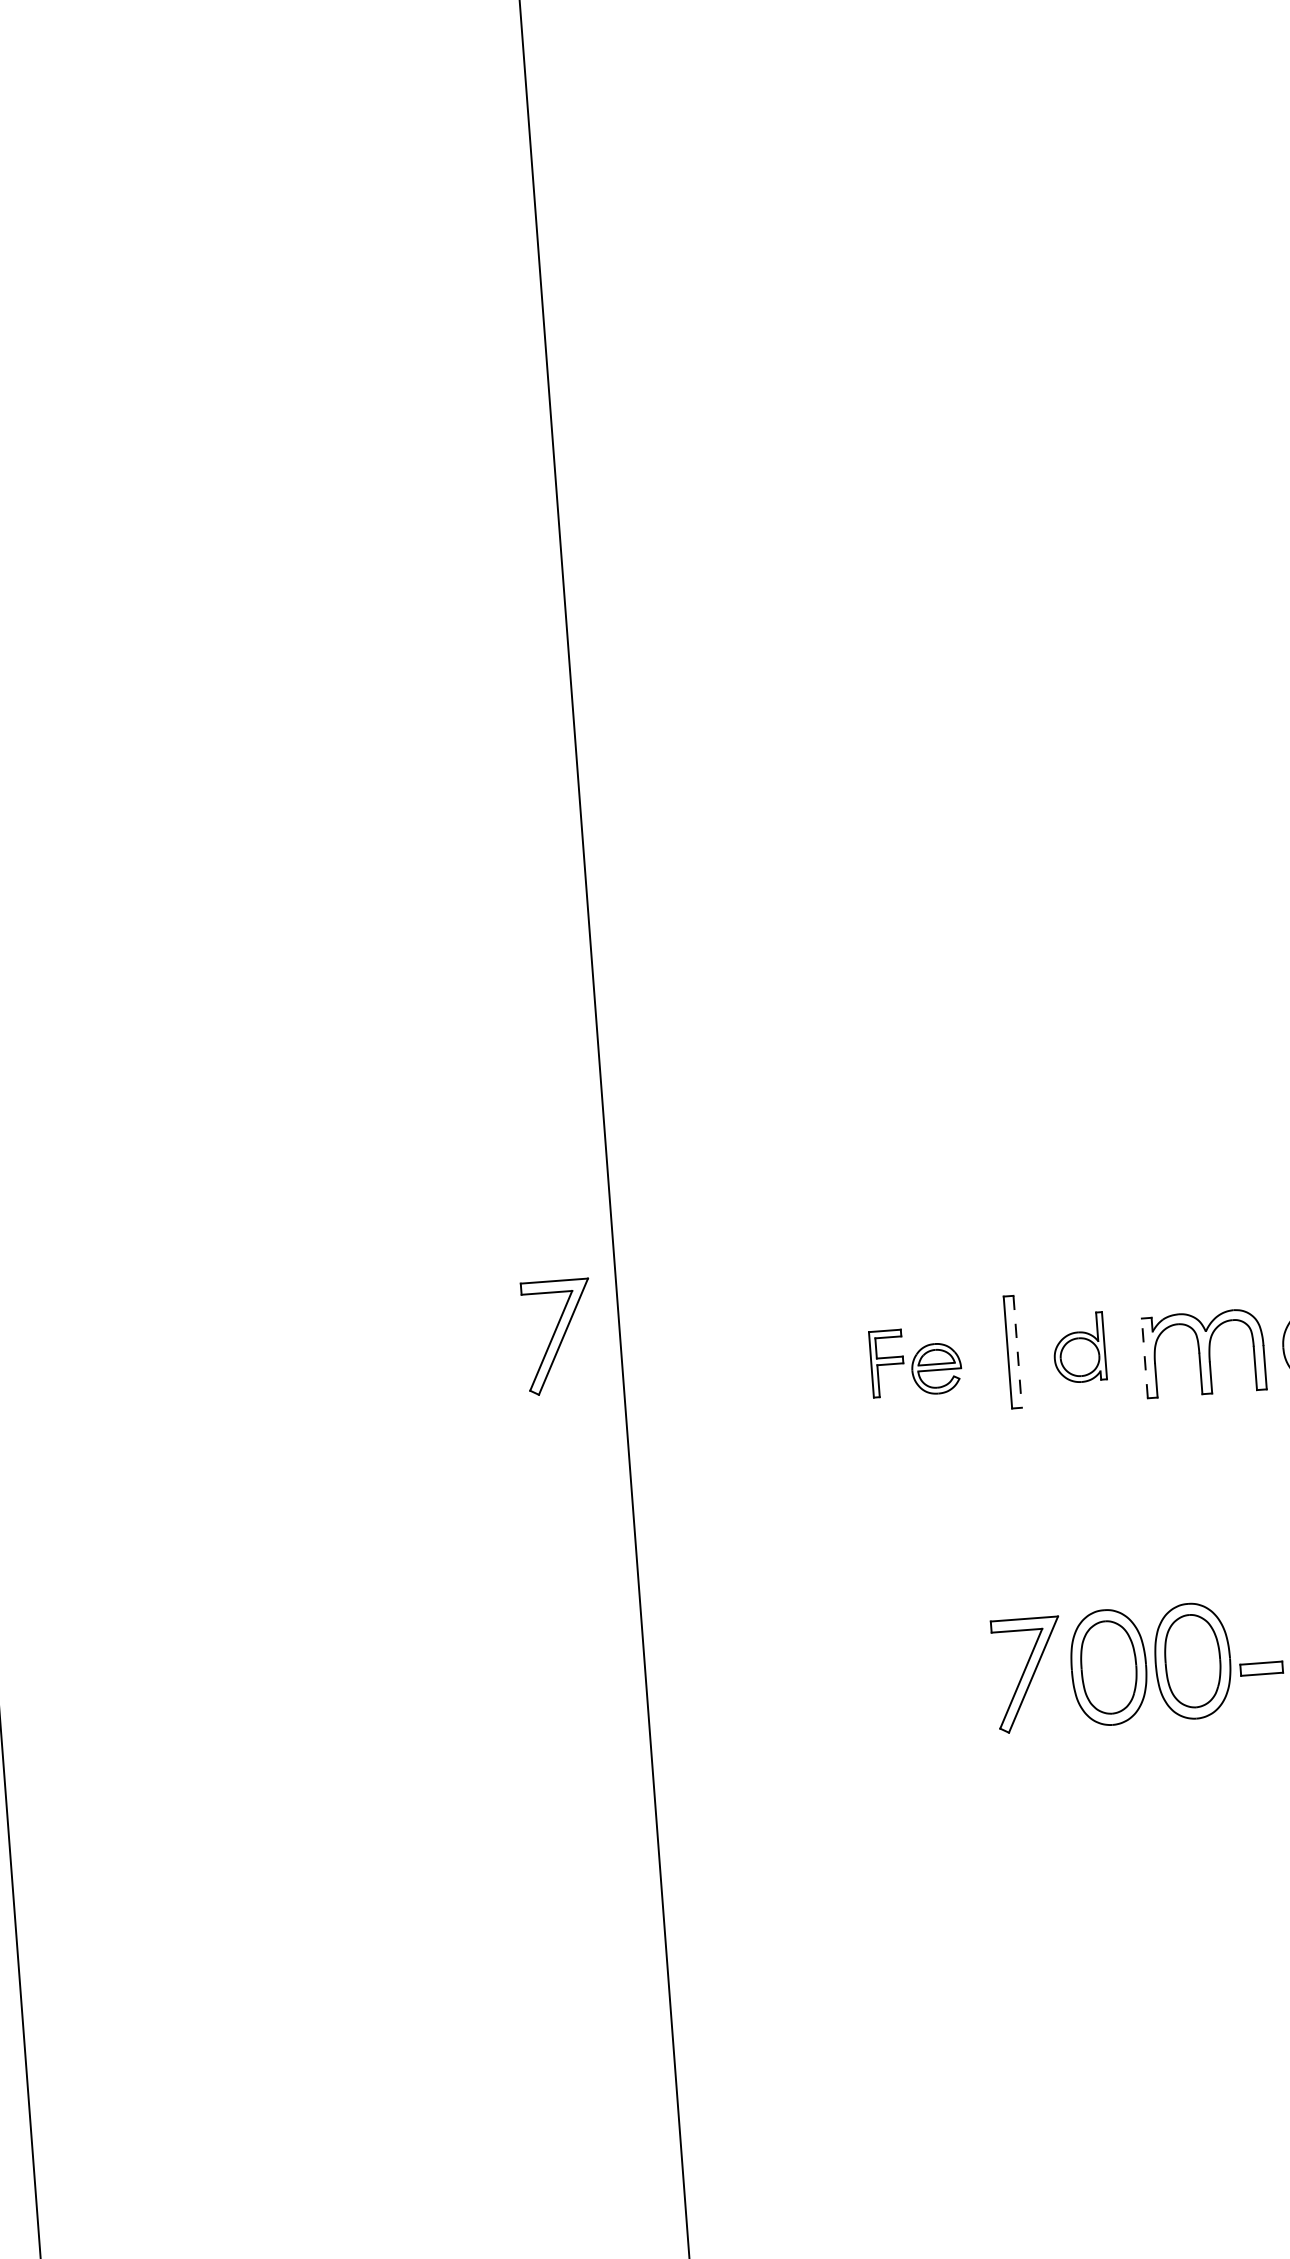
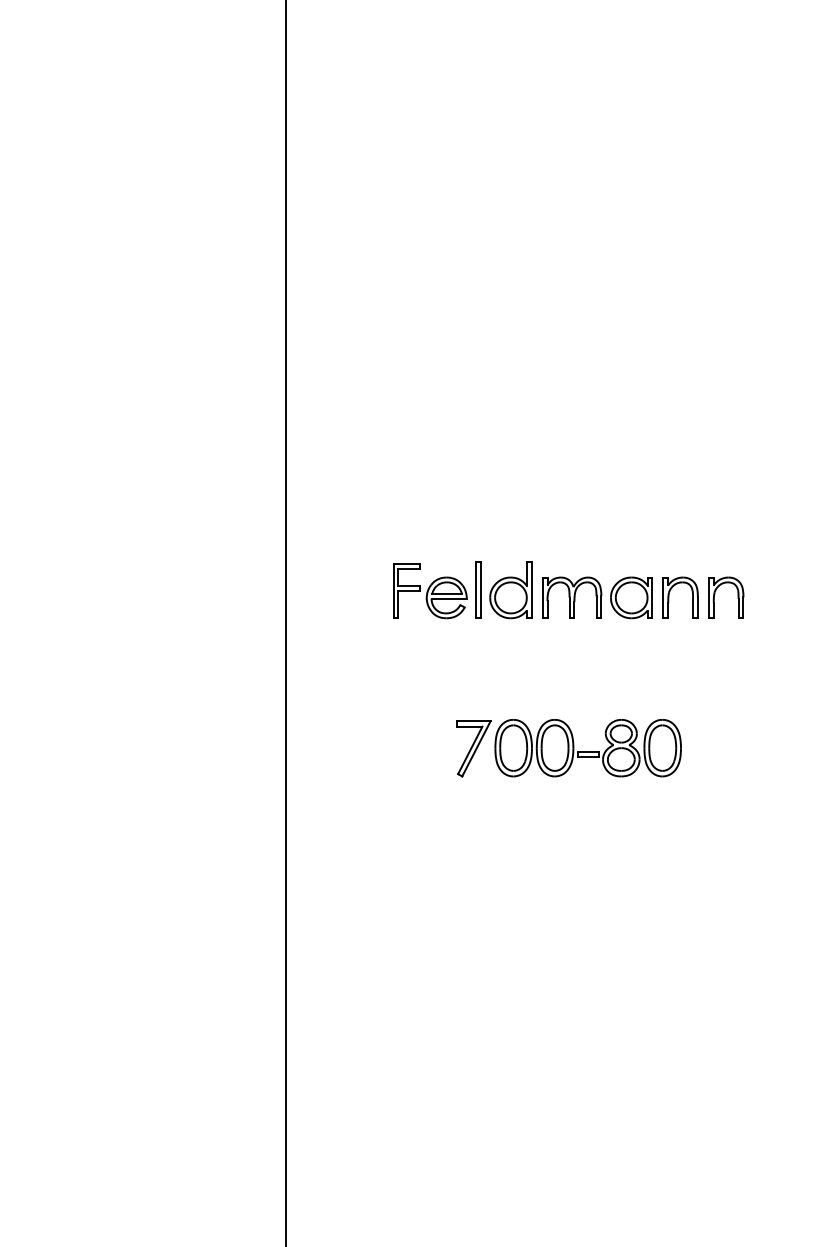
part: (557, 1336) -> (255, 565), removed
part: (1078, 1348) -> (510, 590), size x1.67
line: (1017, 1352) -> (480, 590), dashed -> solid
line: (1144, 1357) -> (542, 597), dashed -> solid
part: (916, 1362) -> (430, 591), size x1.67

